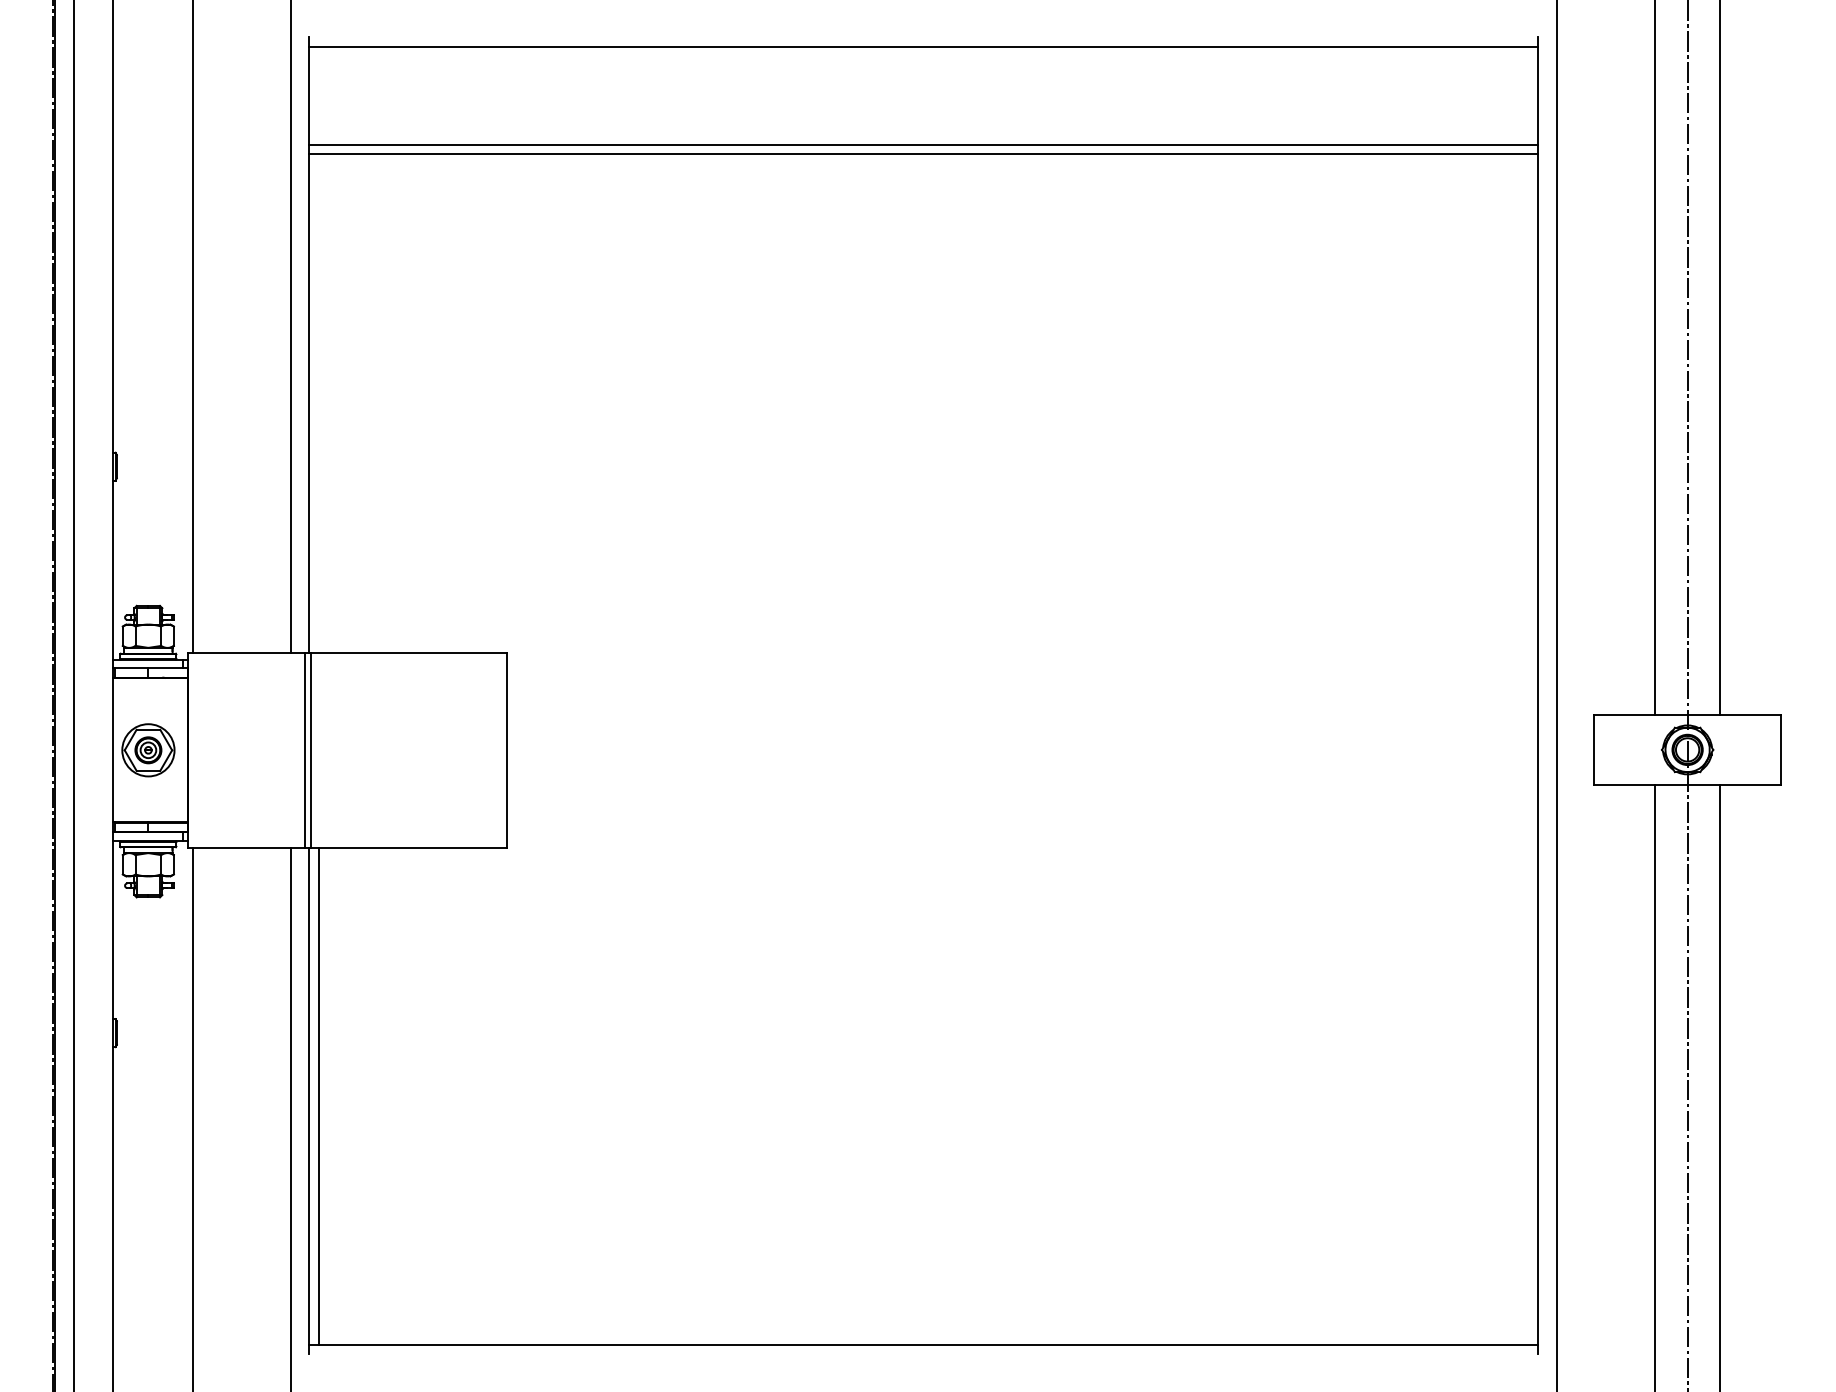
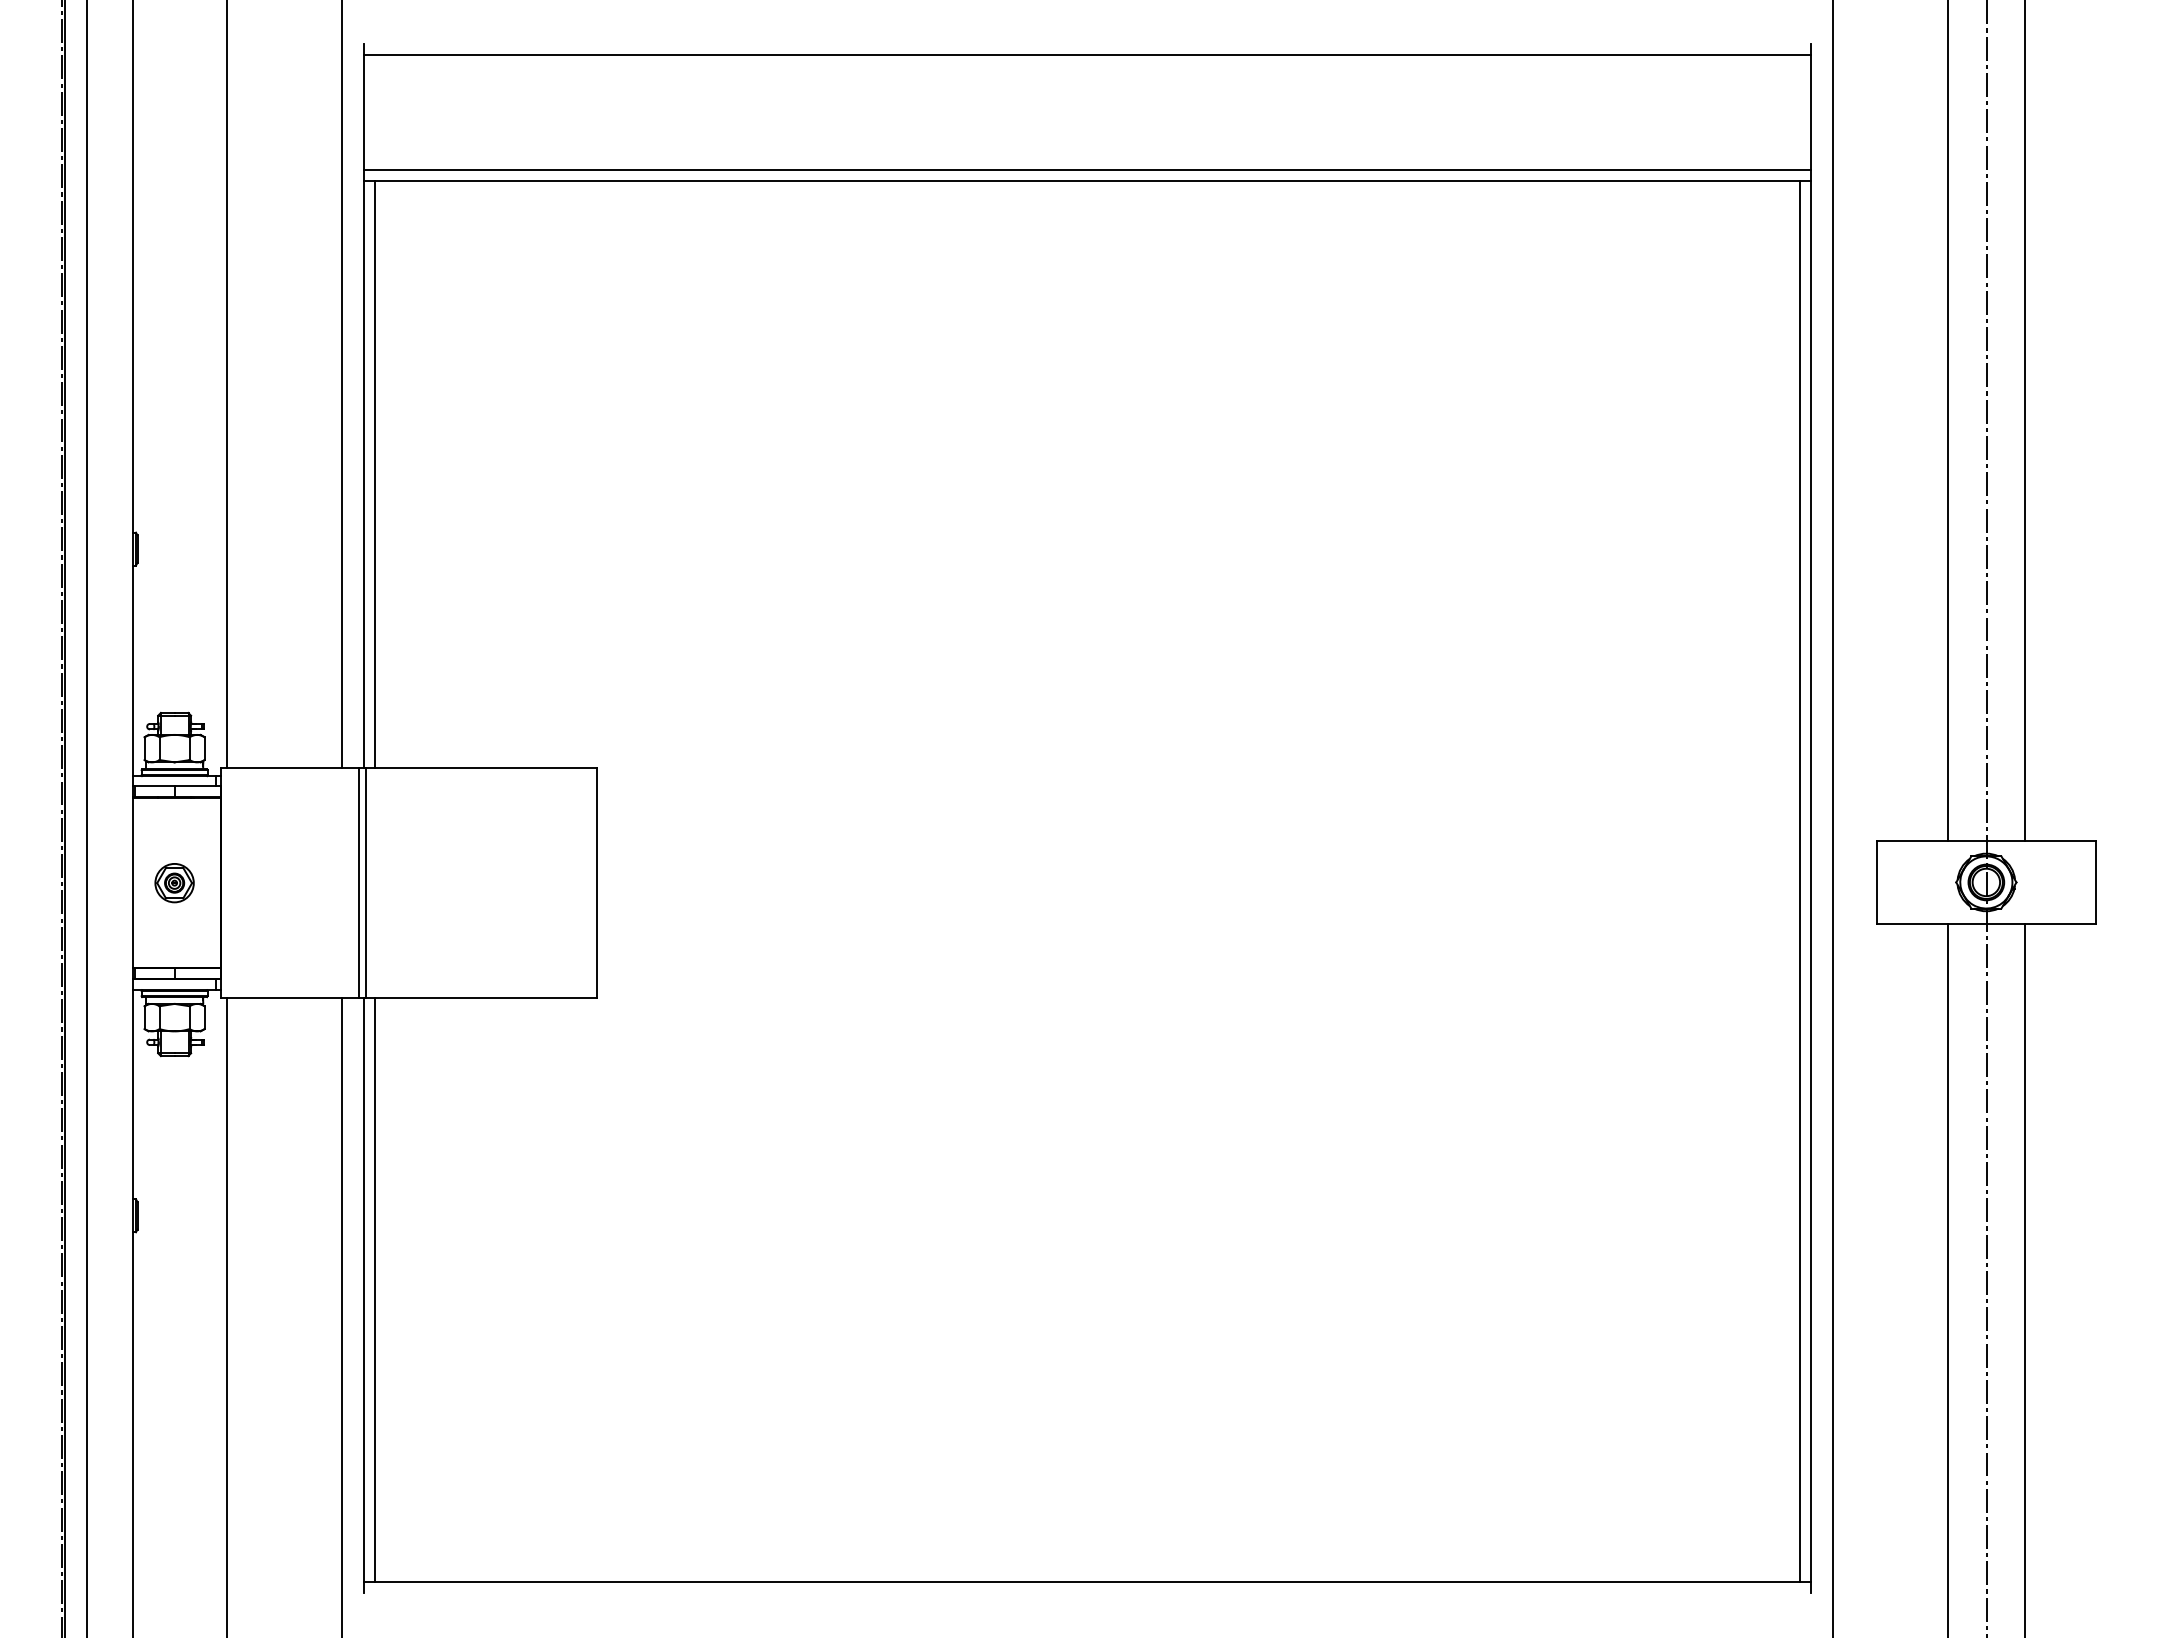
line: (319, 403) -> (375, 474), added
line: (1528, 749) -> (1799, 881), added
part: (148, 750) -> (174, 883), size x0.62

